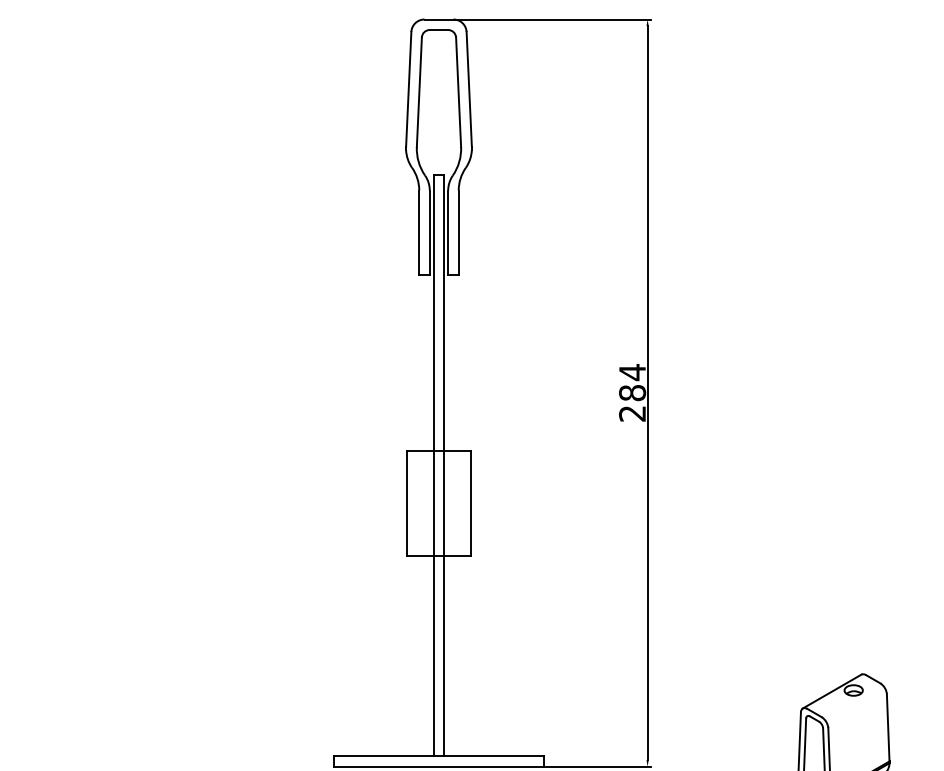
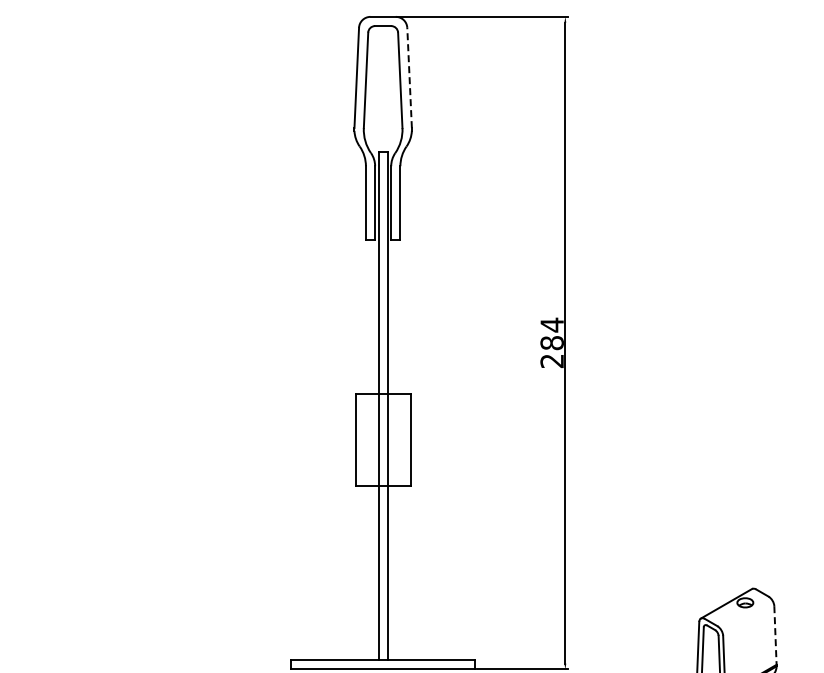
line: (469, 88) -> (409, 77), solid -> dashed
line: (888, 727) -> (775, 635), solid -> dashed

